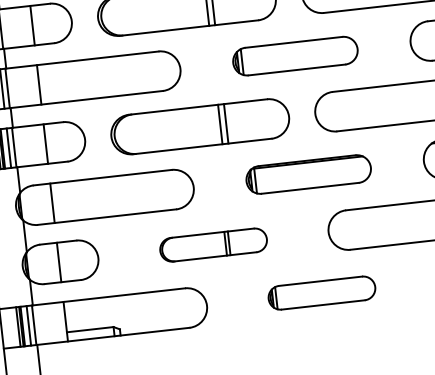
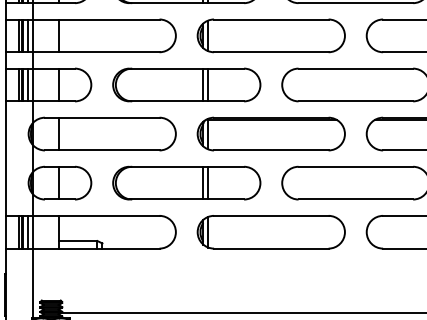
part: (294, 55) -> (270, 35), size x1.43
part: (307, 173) -> (270, 133), size x1.43
part: (213, 244) -> (186, 182), size x1.67
part: (321, 293) -> (270, 232), size x1.67

